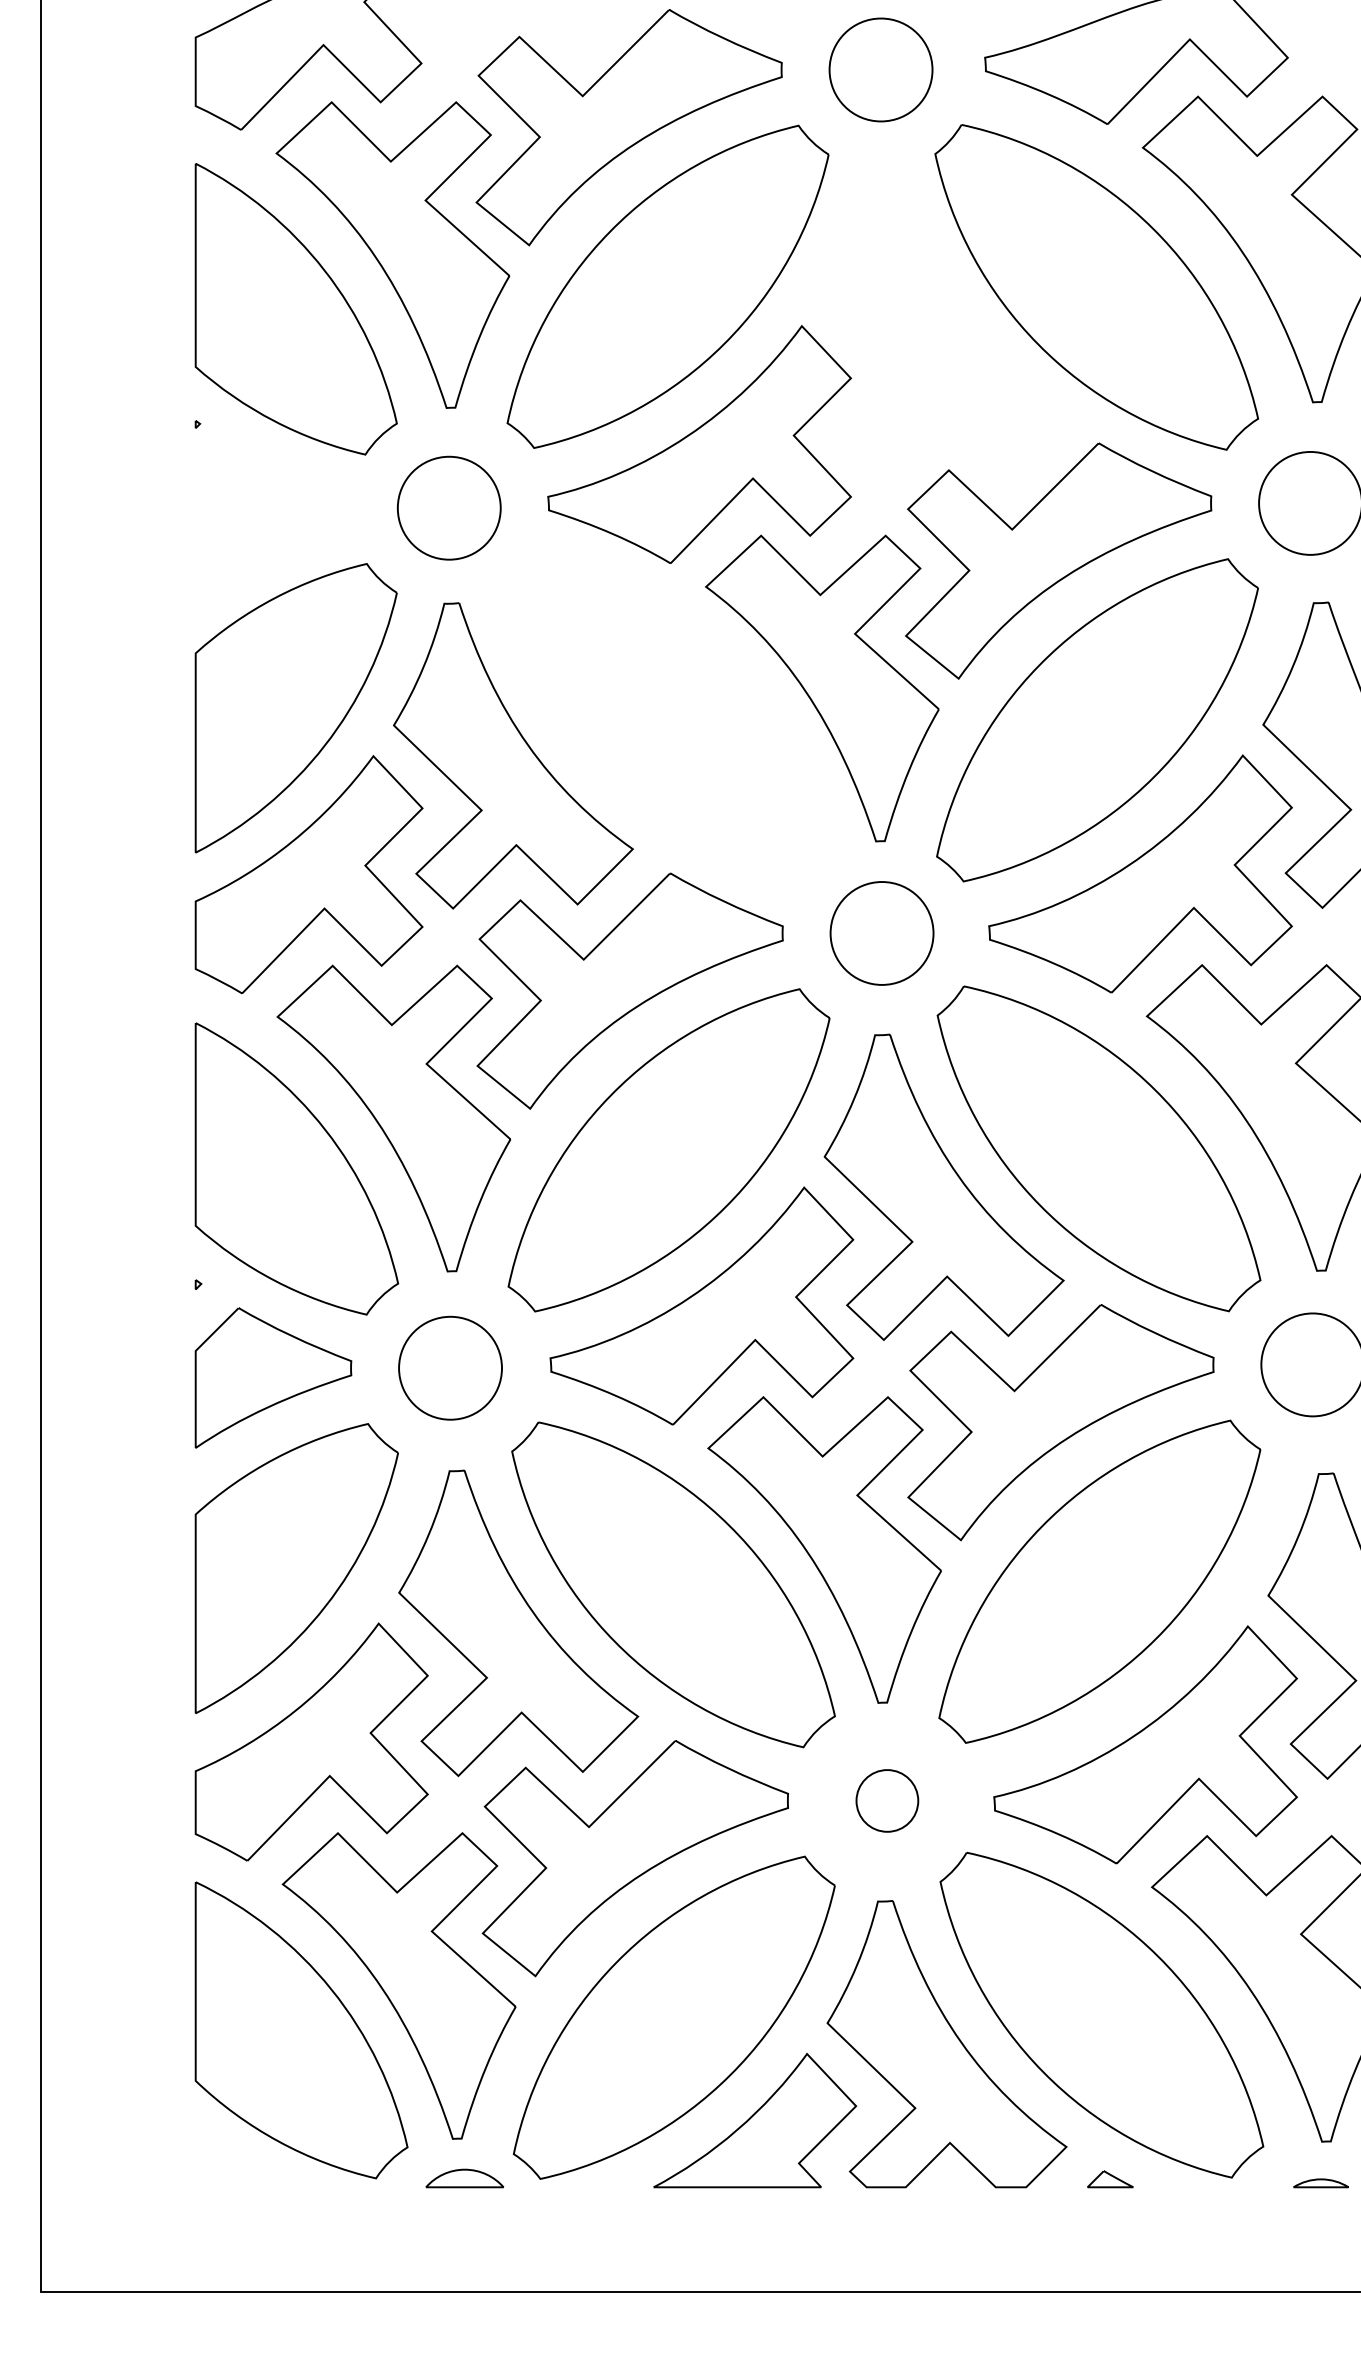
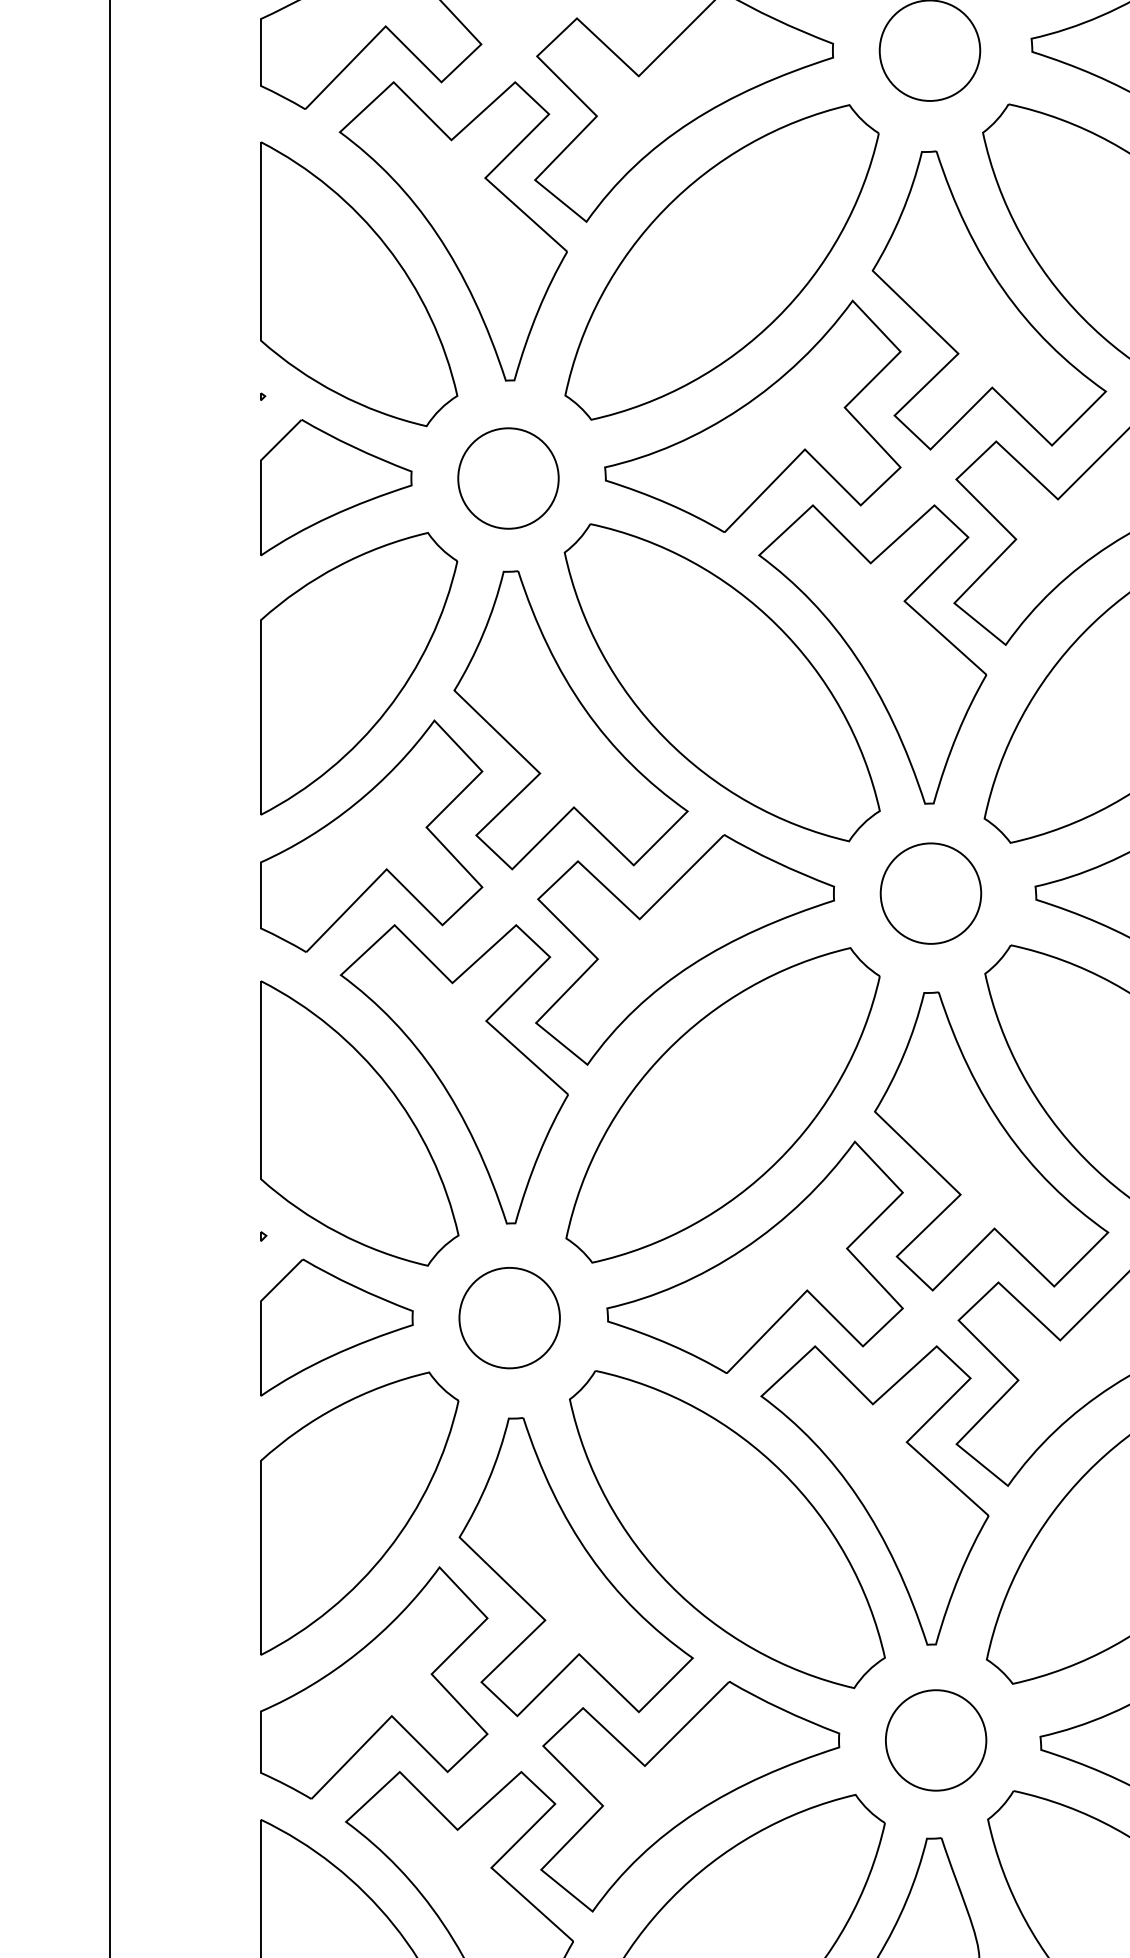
part: (941, 325) -> (988, 300), added
part: (272, 517) -> (335, 487), added
part: (668, 717) -> (722, 682), added
part: (887, 1800) -> (936, 1740), size x1.67

